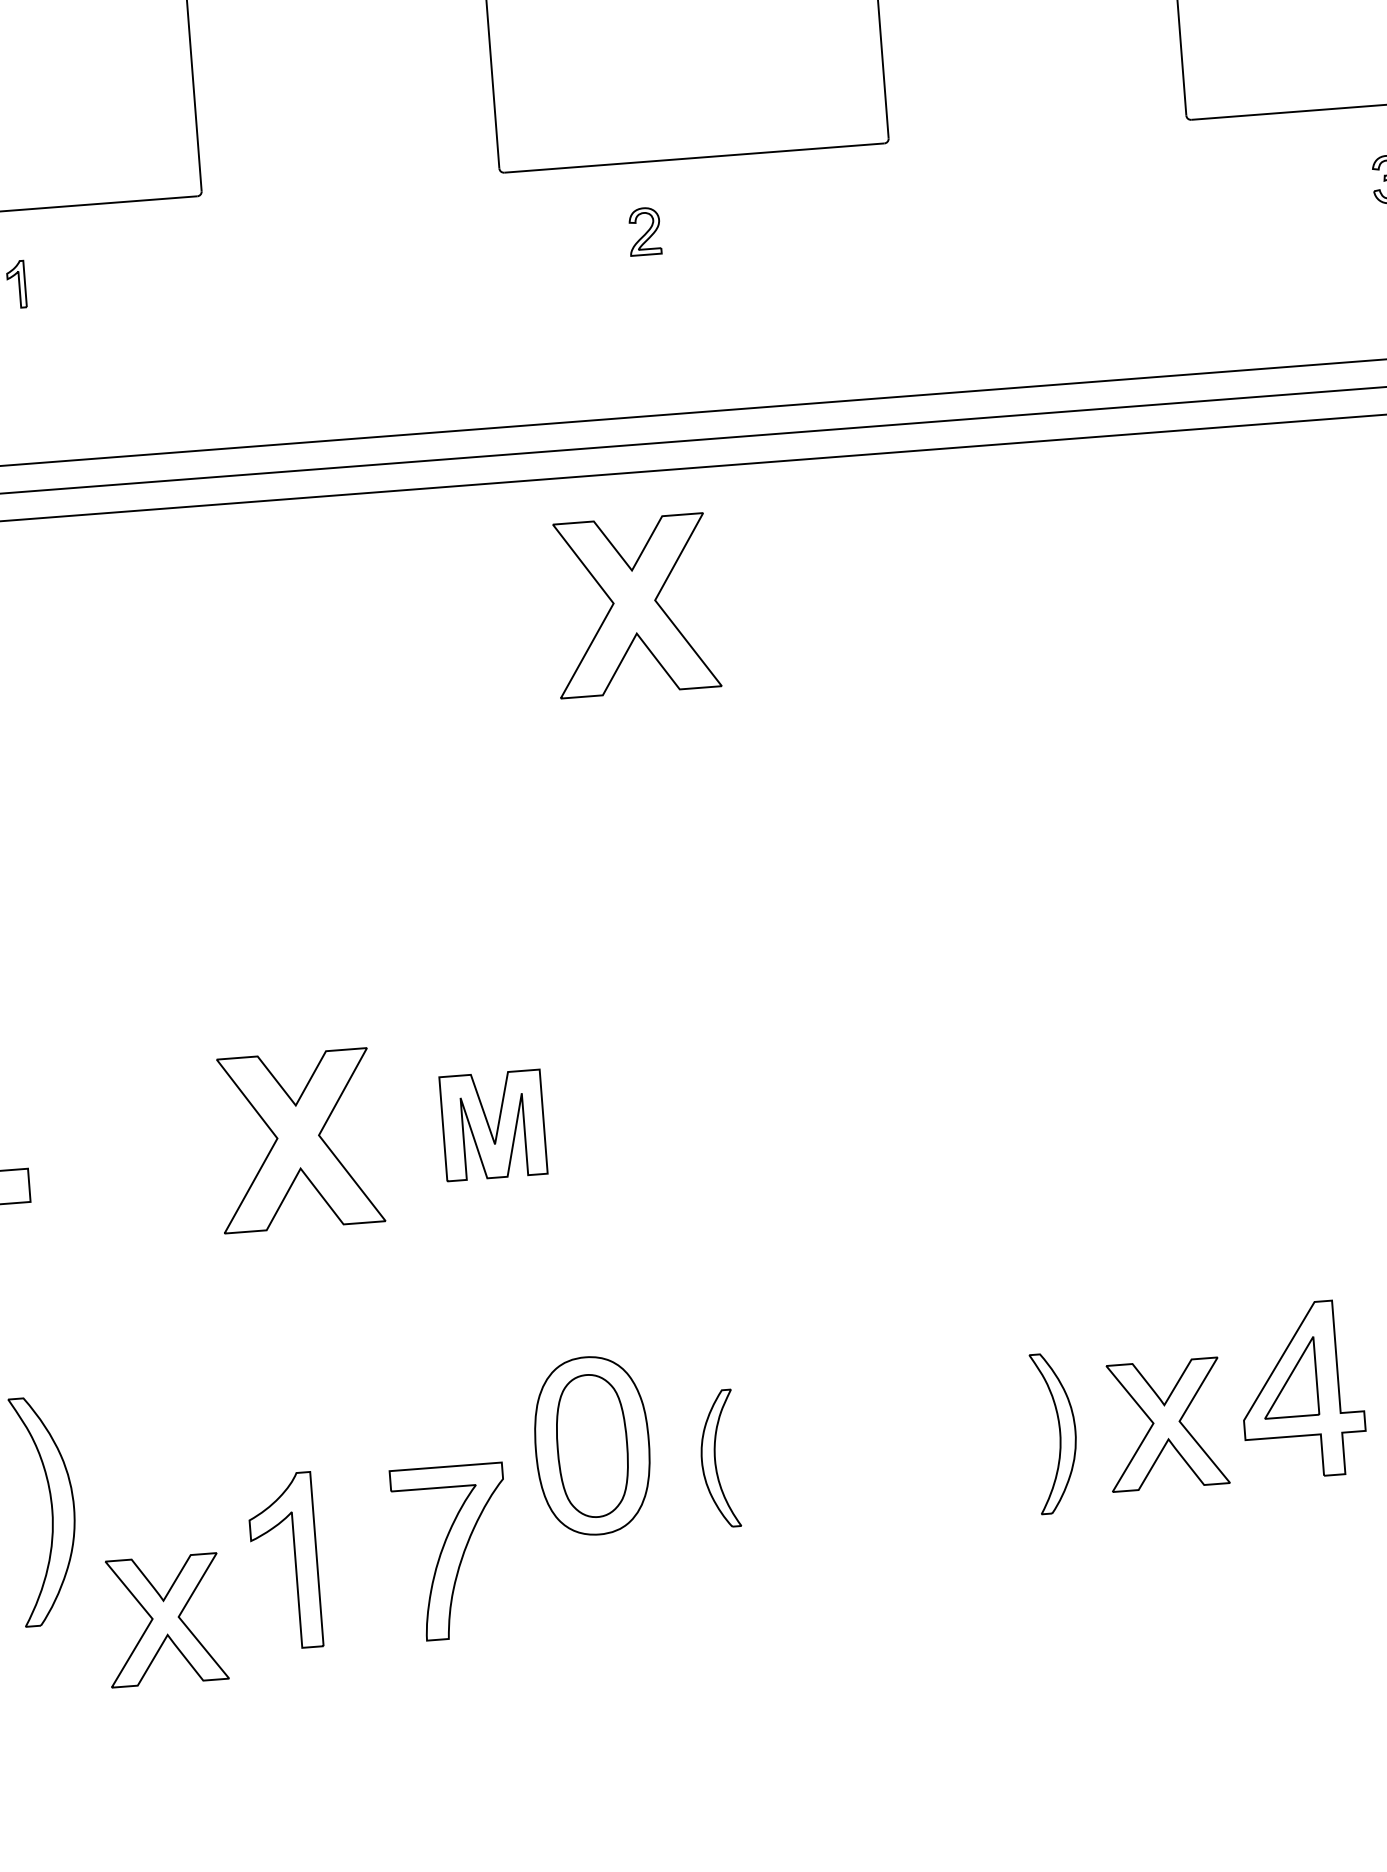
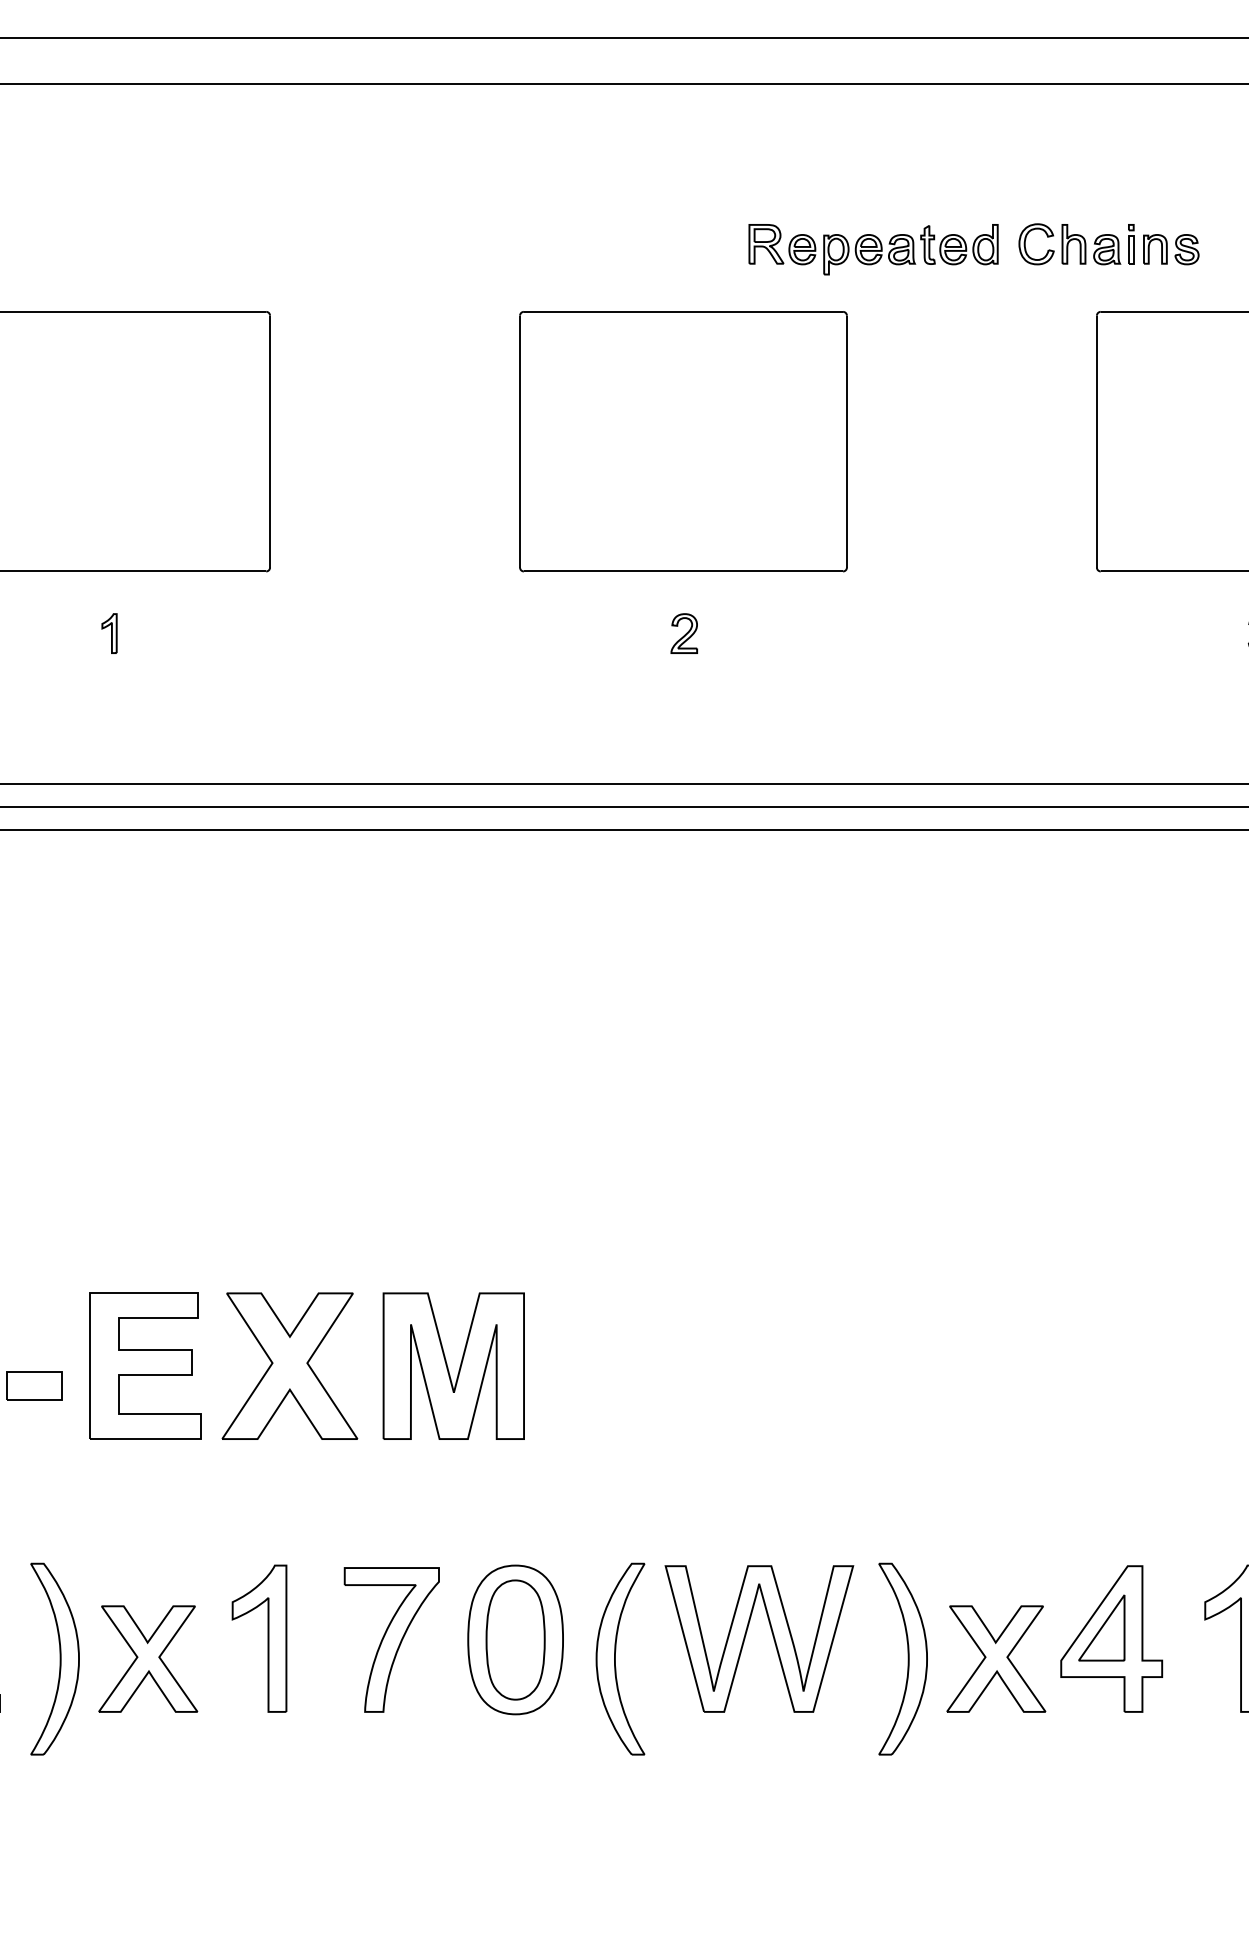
part: (643, 231) -> (683, 633), moved
part: (634, 604) -> (604, 940), removed
part: (493, 1124) -> (453, 1365), size x1.67
part: (126, 1152) -> (145, 1365), added
part: (897, 1418) -> (772, 1636), added
part: (1054, 1432) -> (902, 1658), size x1.43
part: (718, 1458) -> (620, 1658), size x1.67
part: (451, 1552) -> (391, 1639), moved
part: (294, 1560) -> (267, 1638), moved
part: (165, 1619) -> (148, 1658), moved

